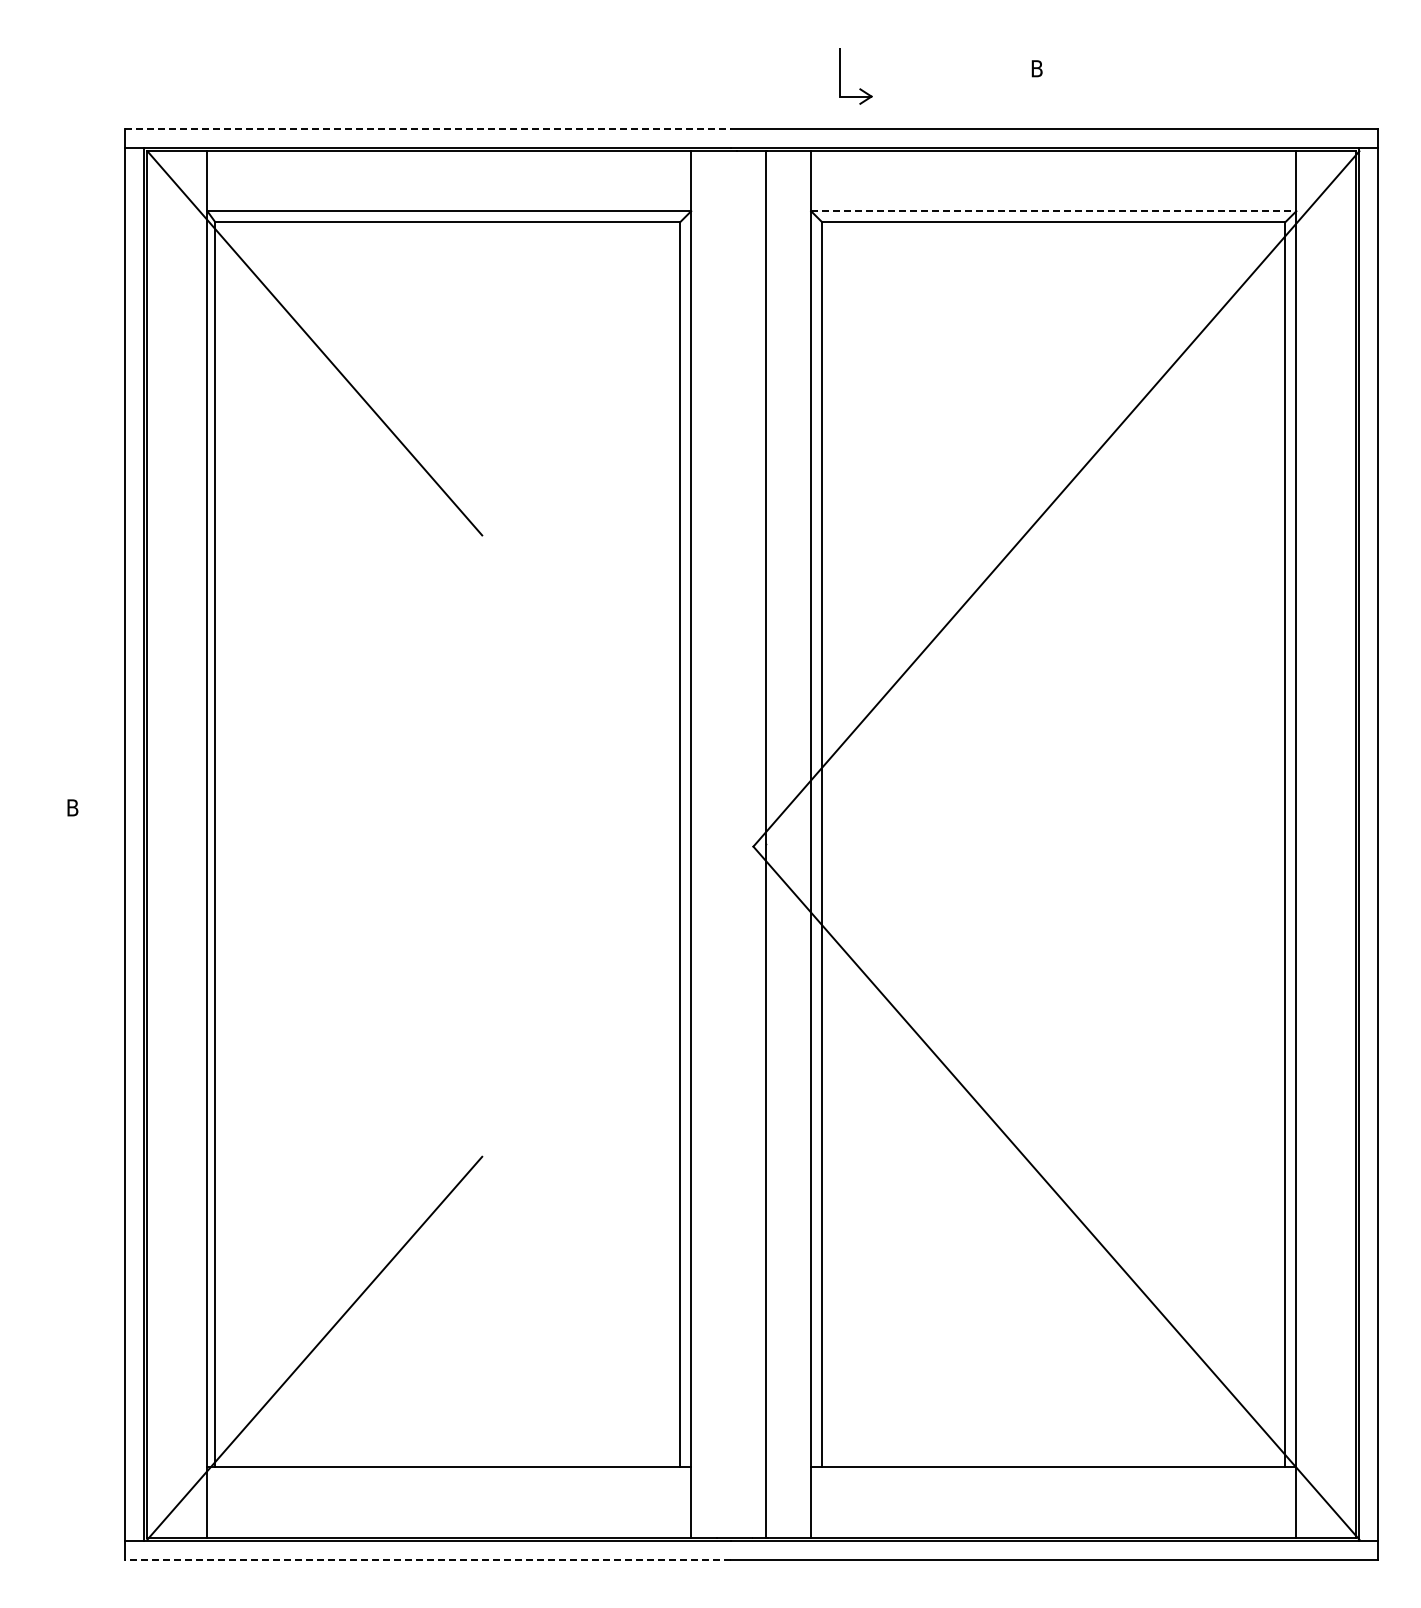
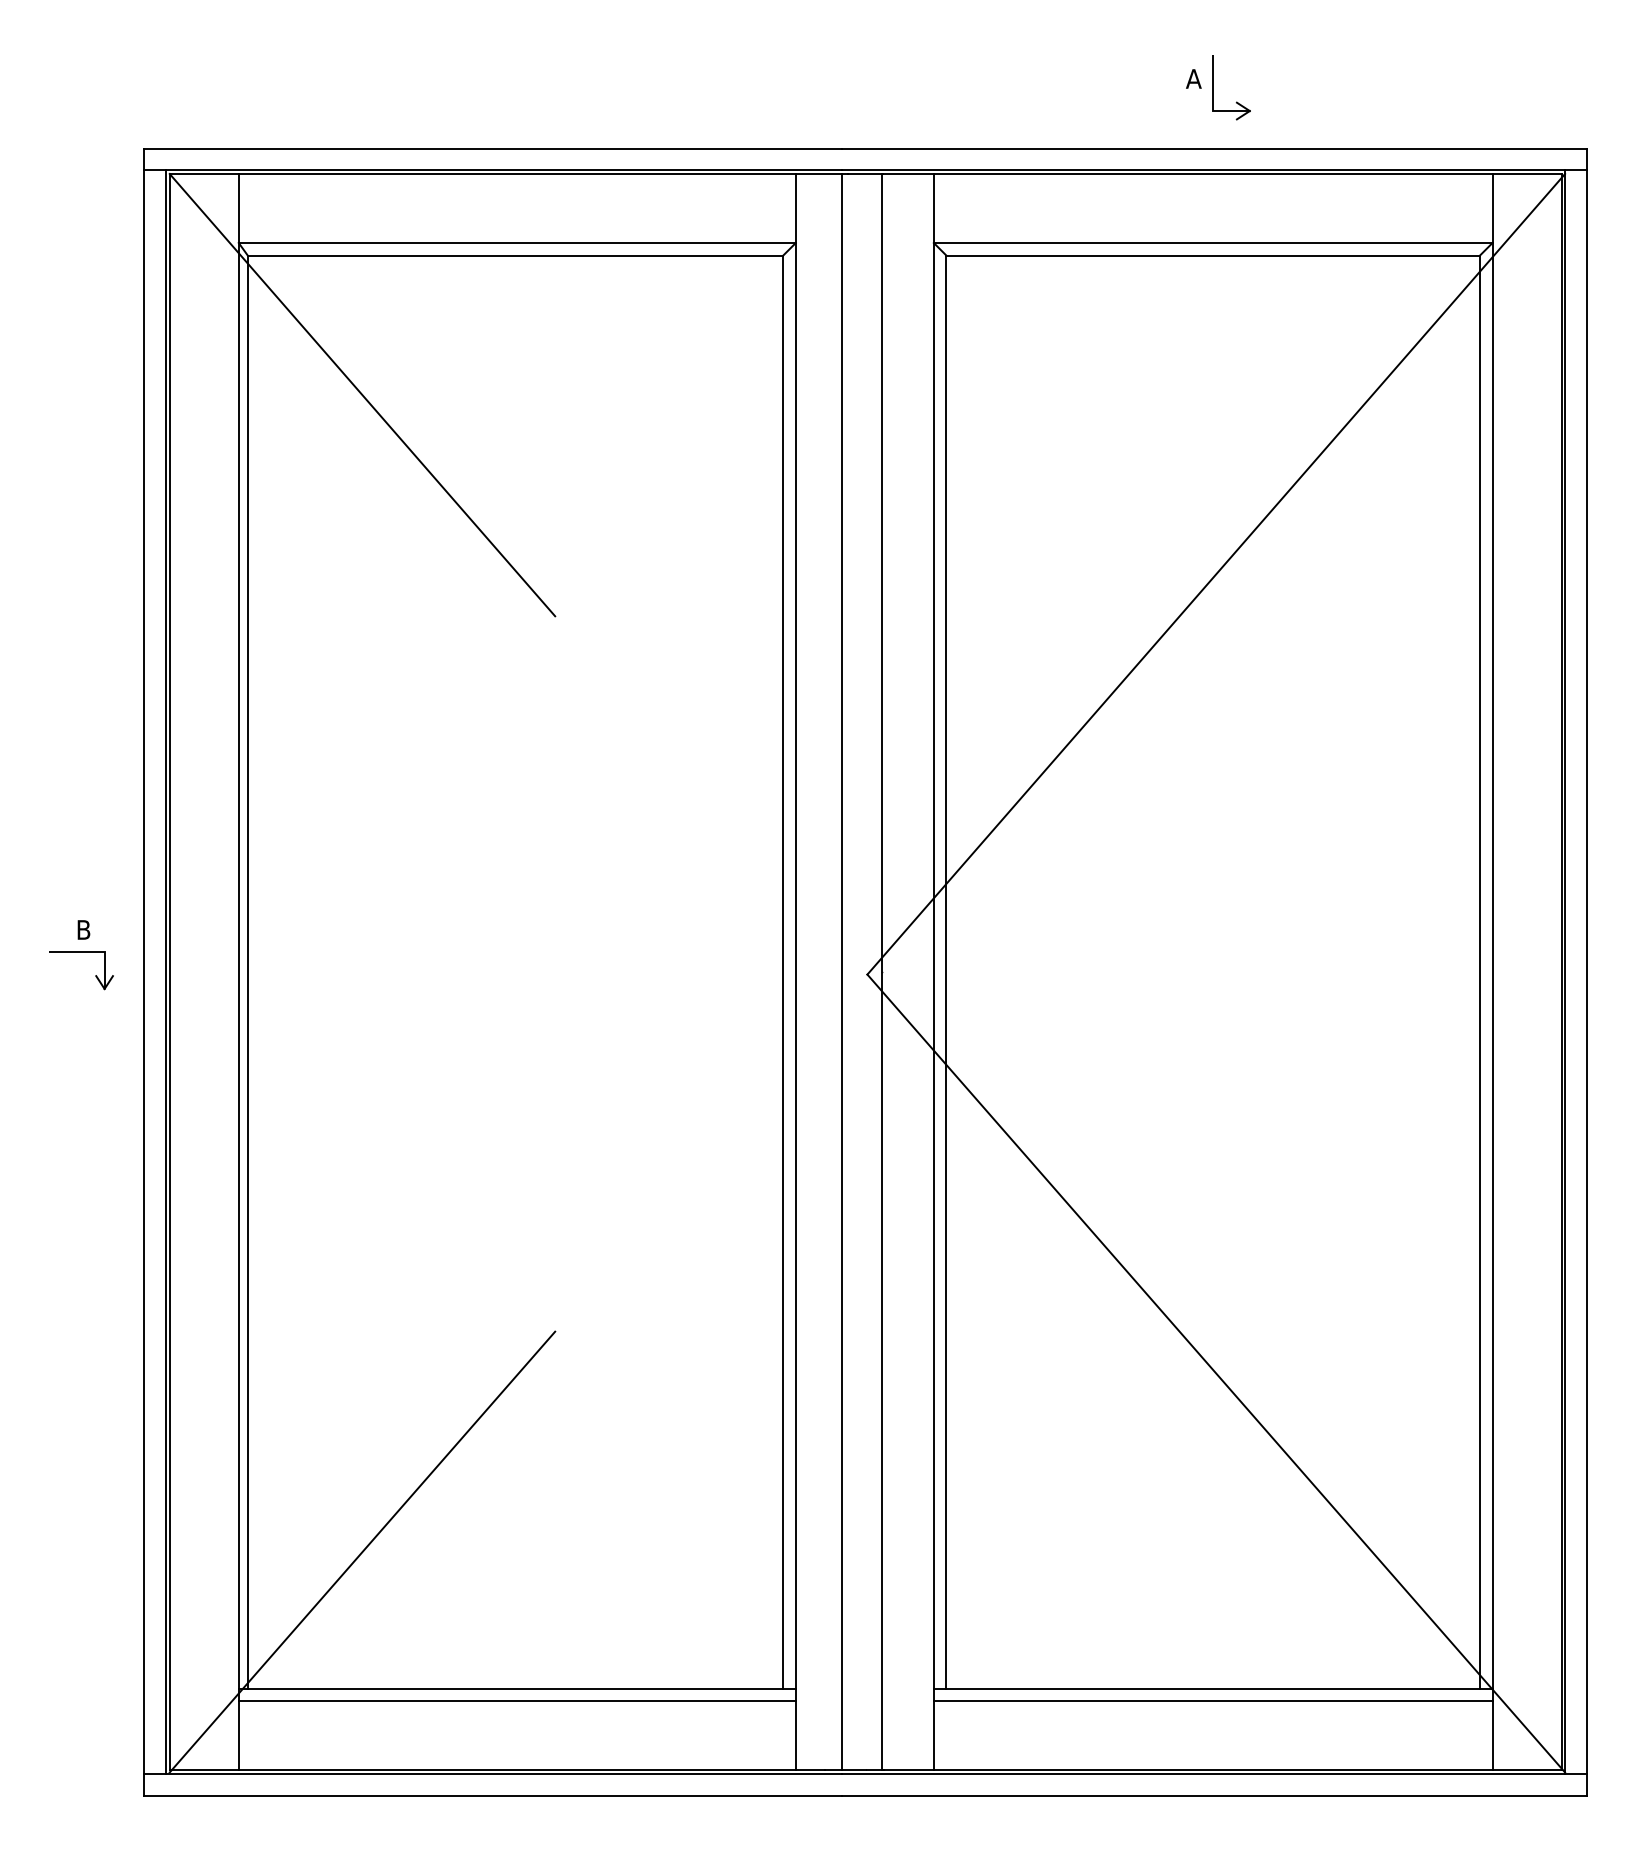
text: (1036, 68) -> (1193, 78), B -> A
part: (859, 88) -> (1235, 101), moved
line: (428, 129) -> (493, 148), dashed -> solid
line: (1053, 211) -> (1212, 243), dashed -> solid
line: (731, 844) -> (842, 972), added
part: (82, 847) -> (94, 975), added
line: (449, 1477) -> (517, 1700), added
line: (1053, 1477) -> (1212, 1700), added
line: (428, 1559) -> (493, 1795), dashed -> solid

